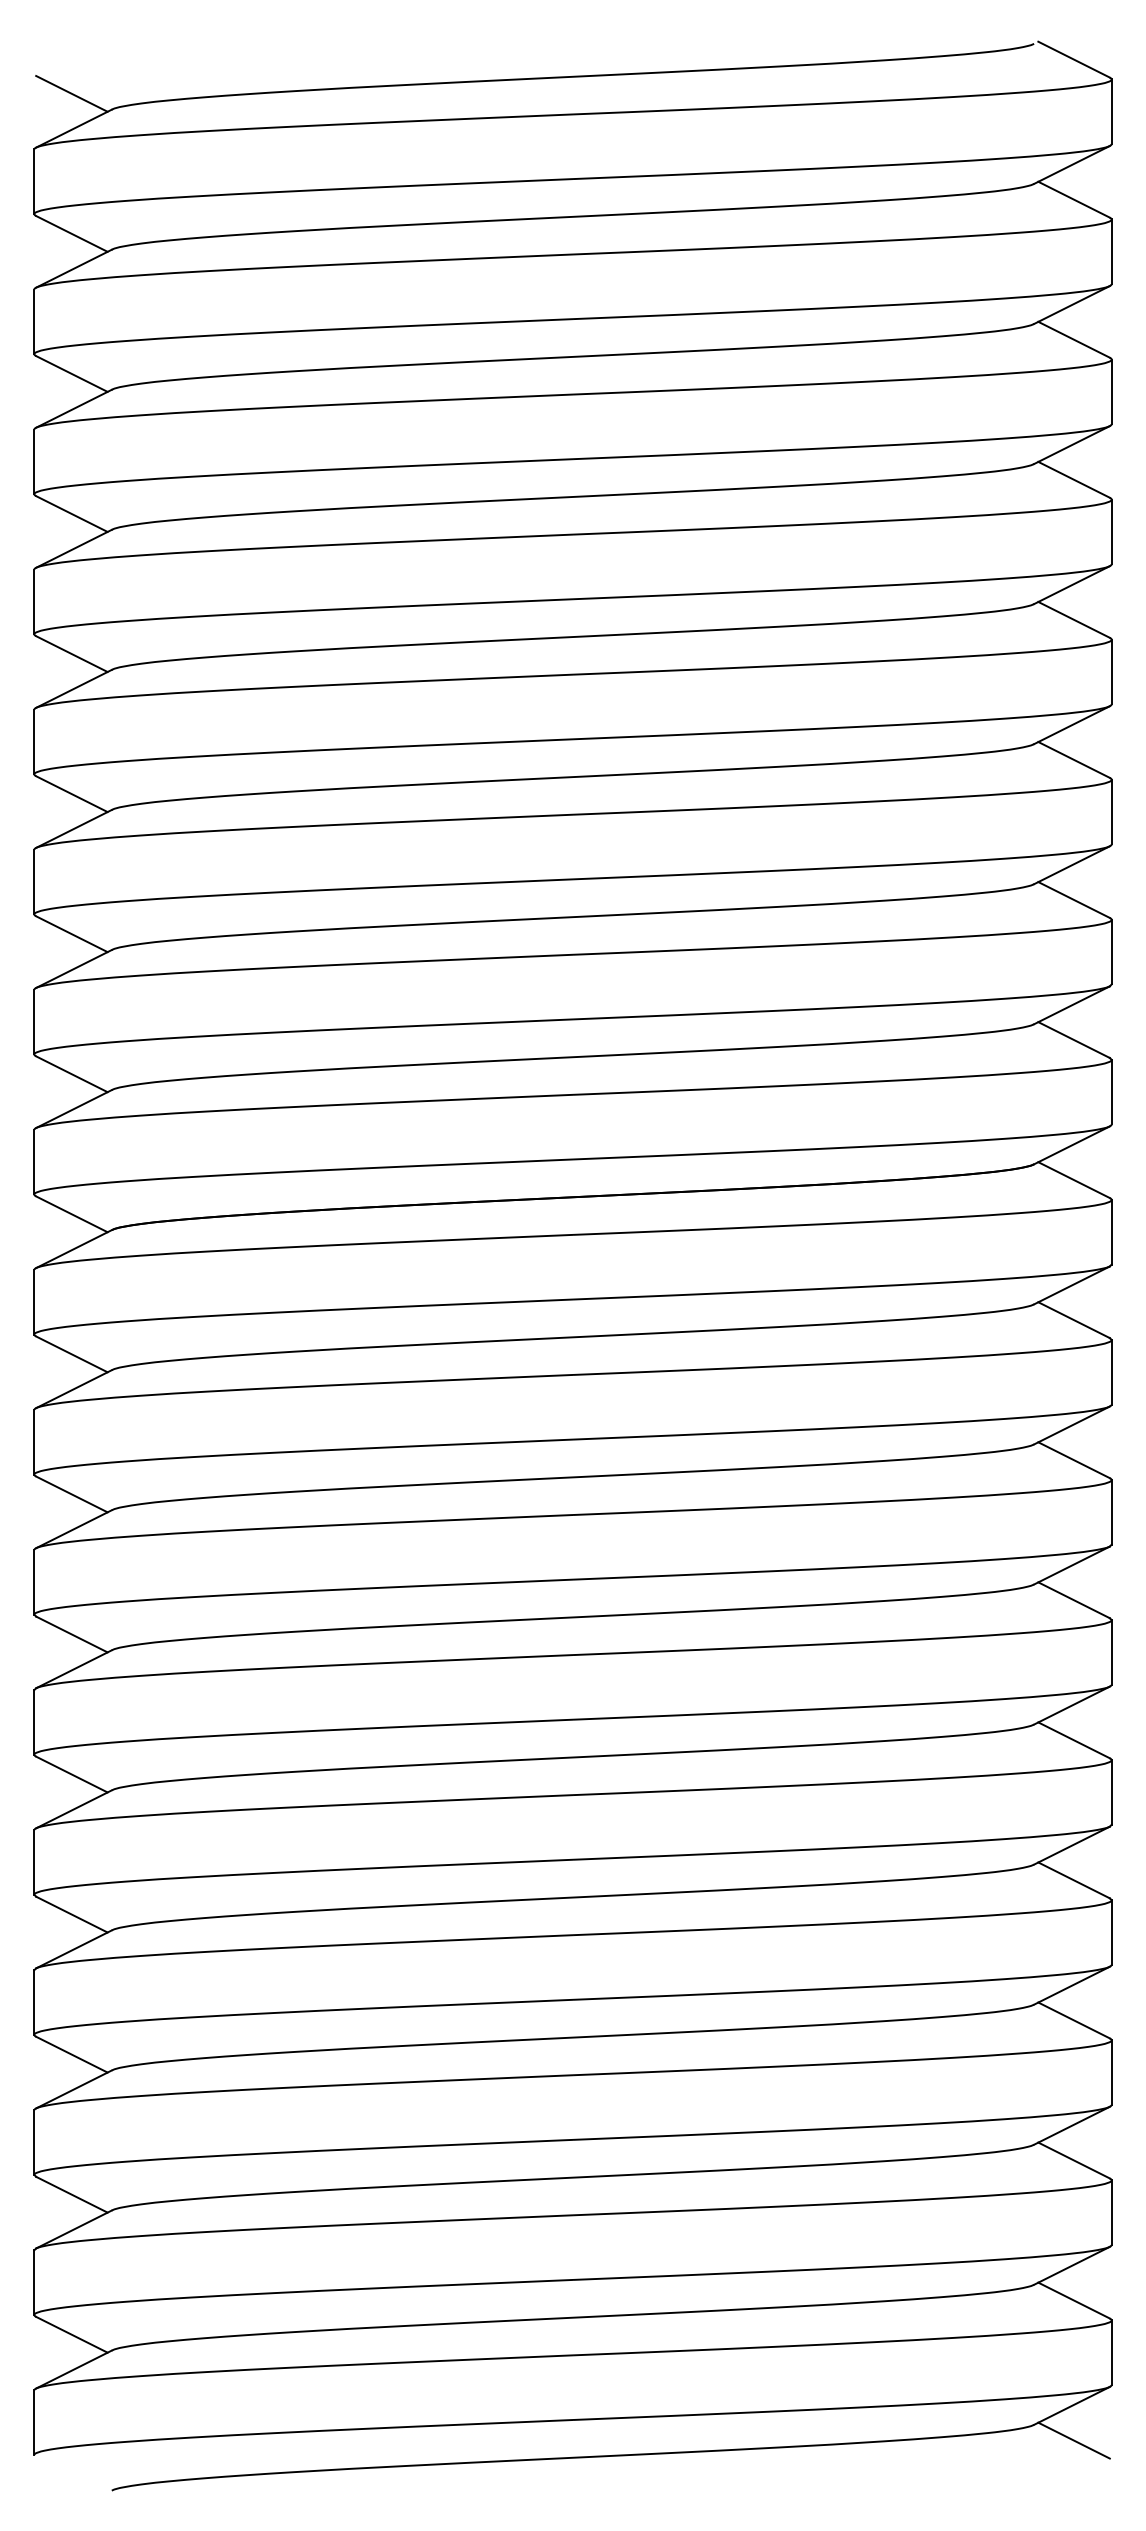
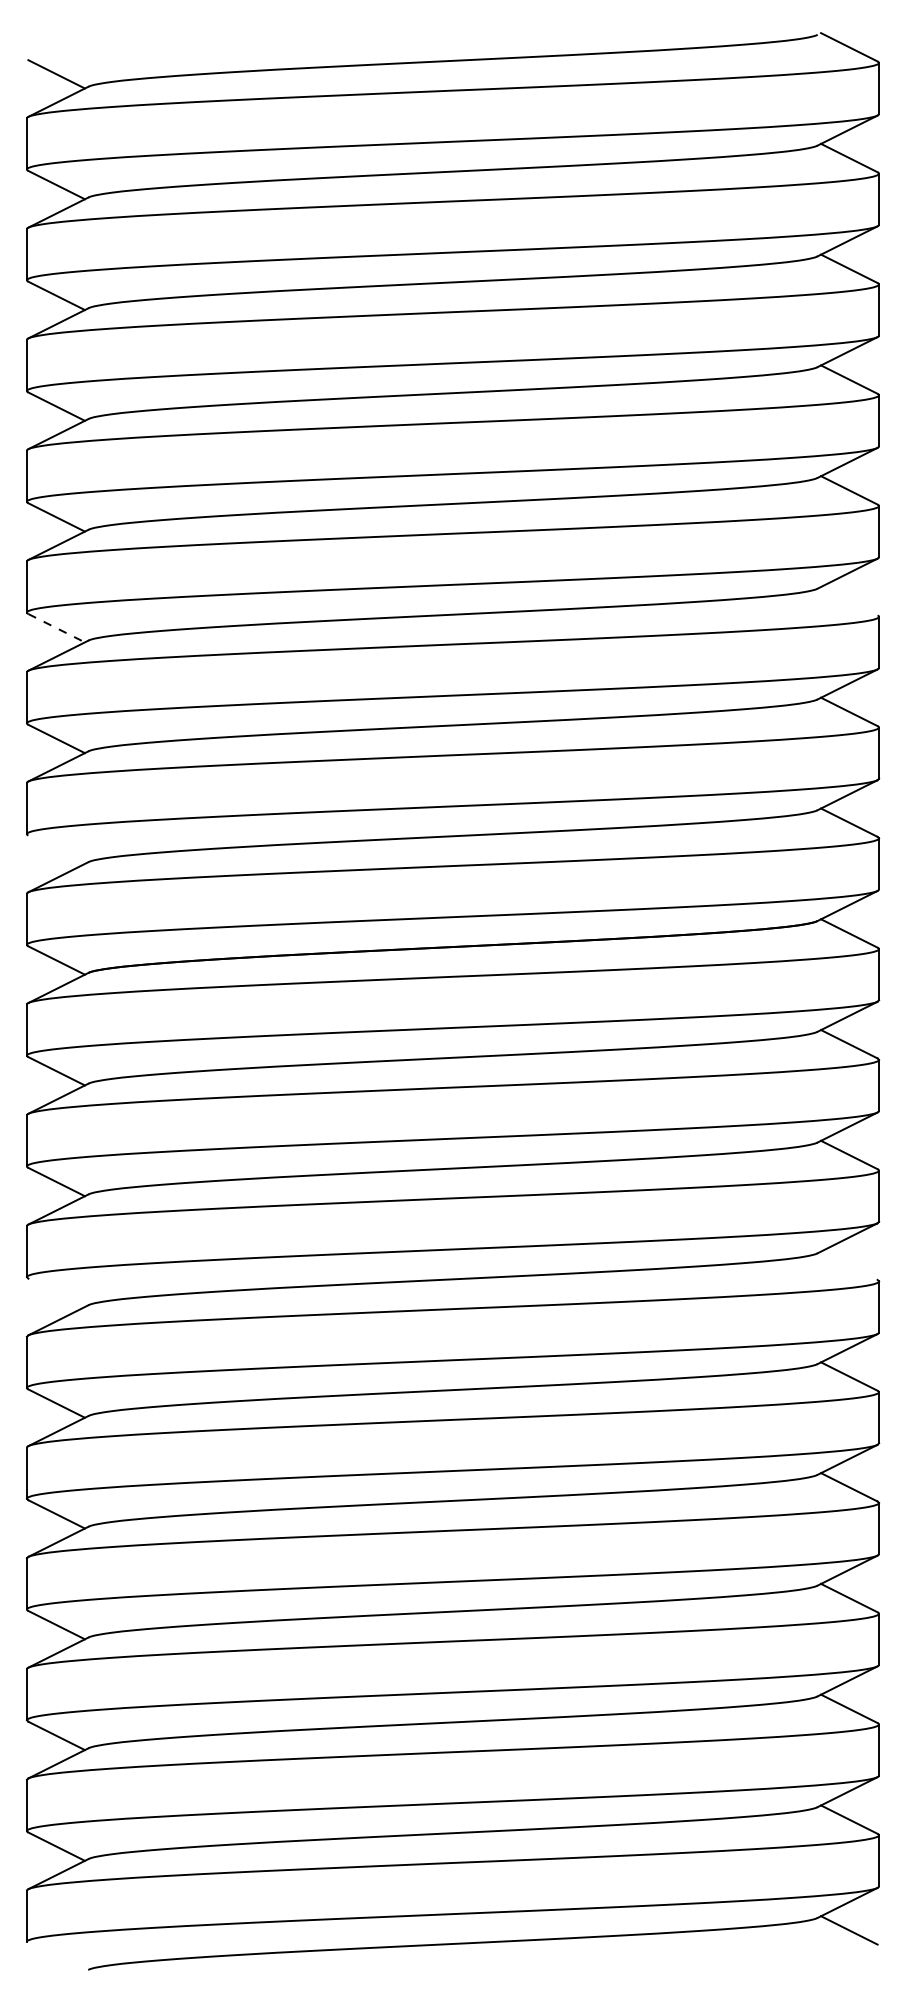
line: (1073, 759) -> (848, 600), removed
line: (71, 794) -> (56, 628), solid -> dashed
line: (71, 1074) -> (56, 849), removed
line: (1073, 1600) -> (848, 1265), removed
line: (71, 1634) -> (56, 1292), removed

